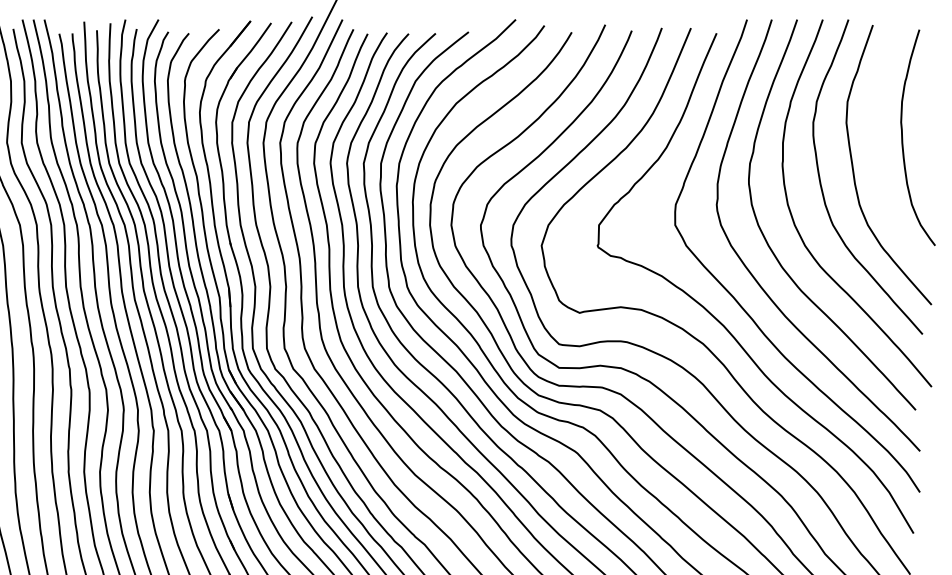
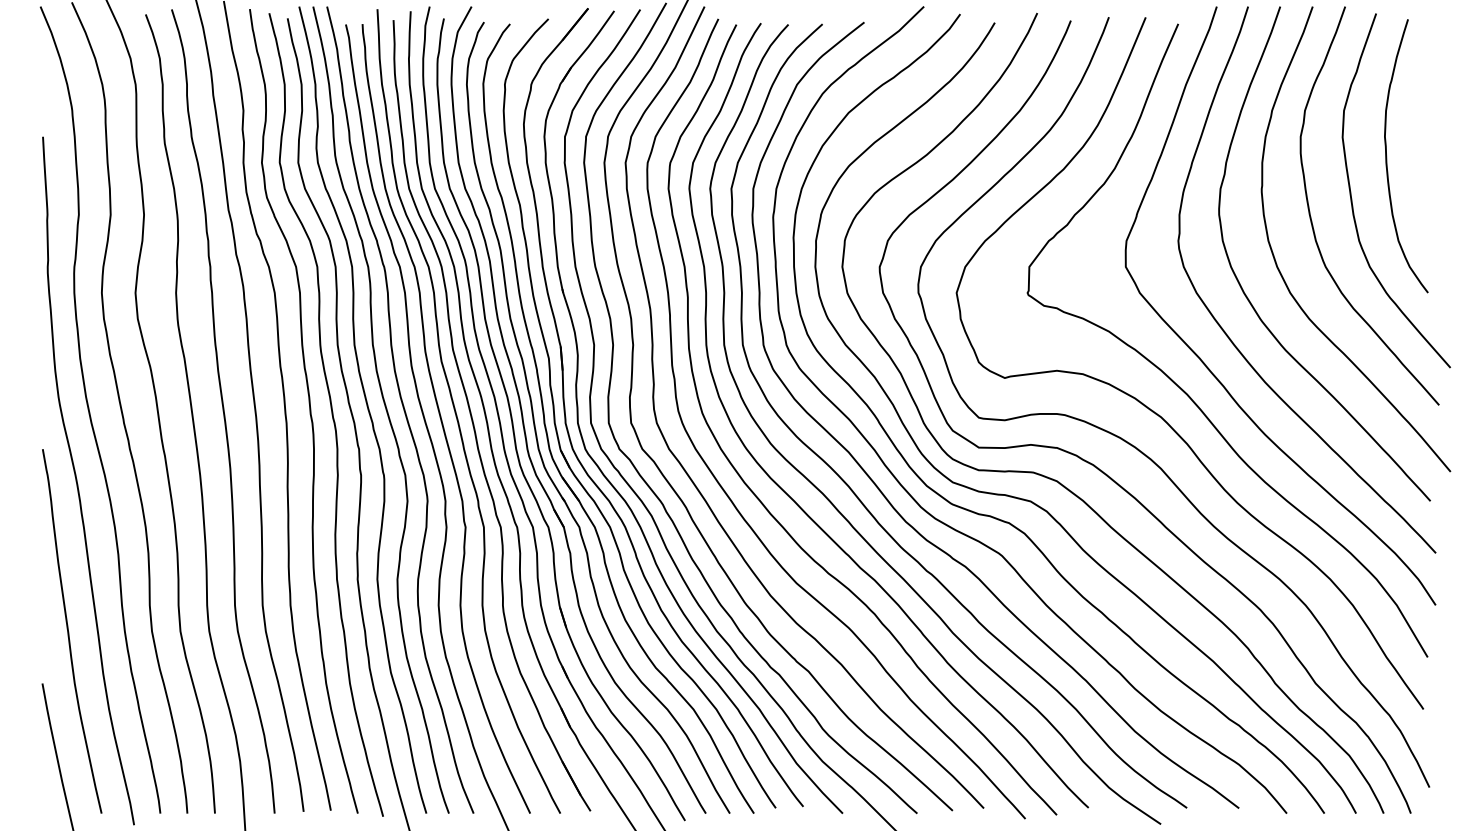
curve: (903, 137) -> (1387, 156), moved

